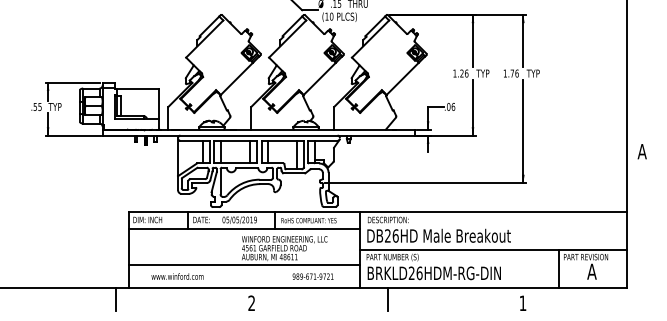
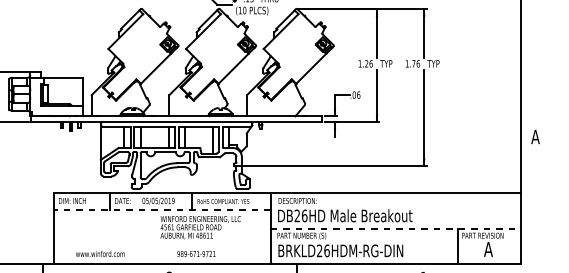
line: (243, 229) -> (162, 209), solid -> dashed
line: (493, 249) -> (396, 228), solid -> dashed
line: (243, 265) -> (162, 243), removed
text: (312, 276) -> (195, 253), moved

